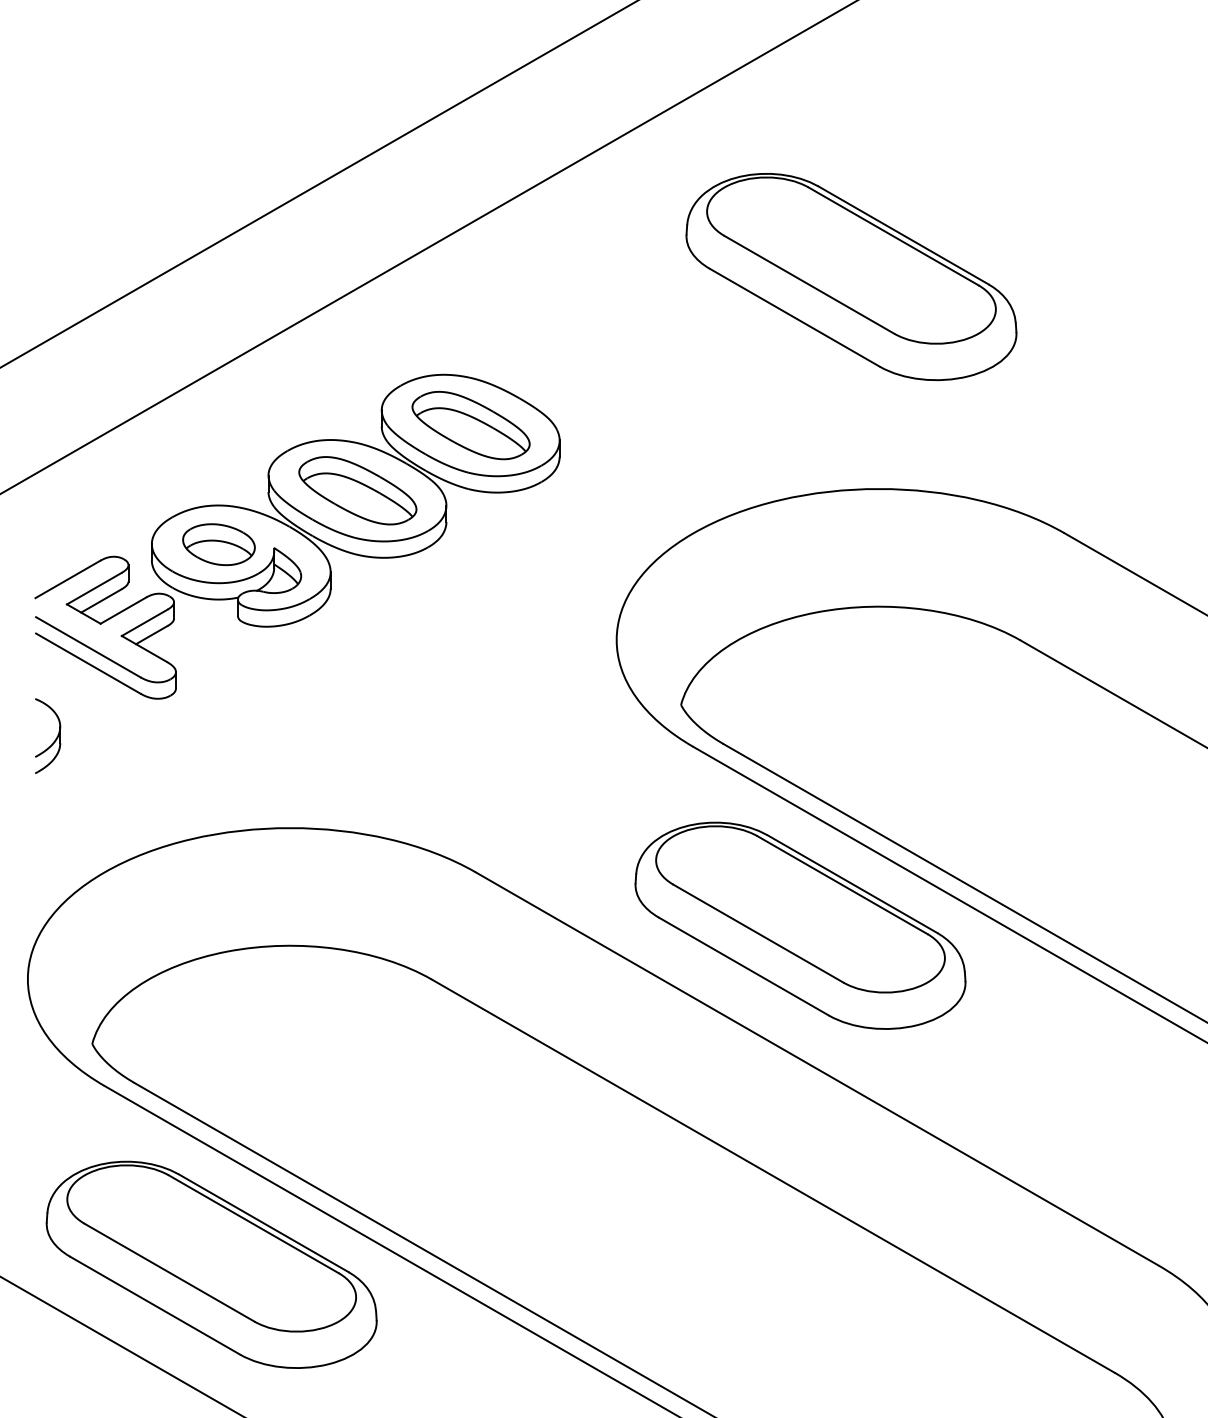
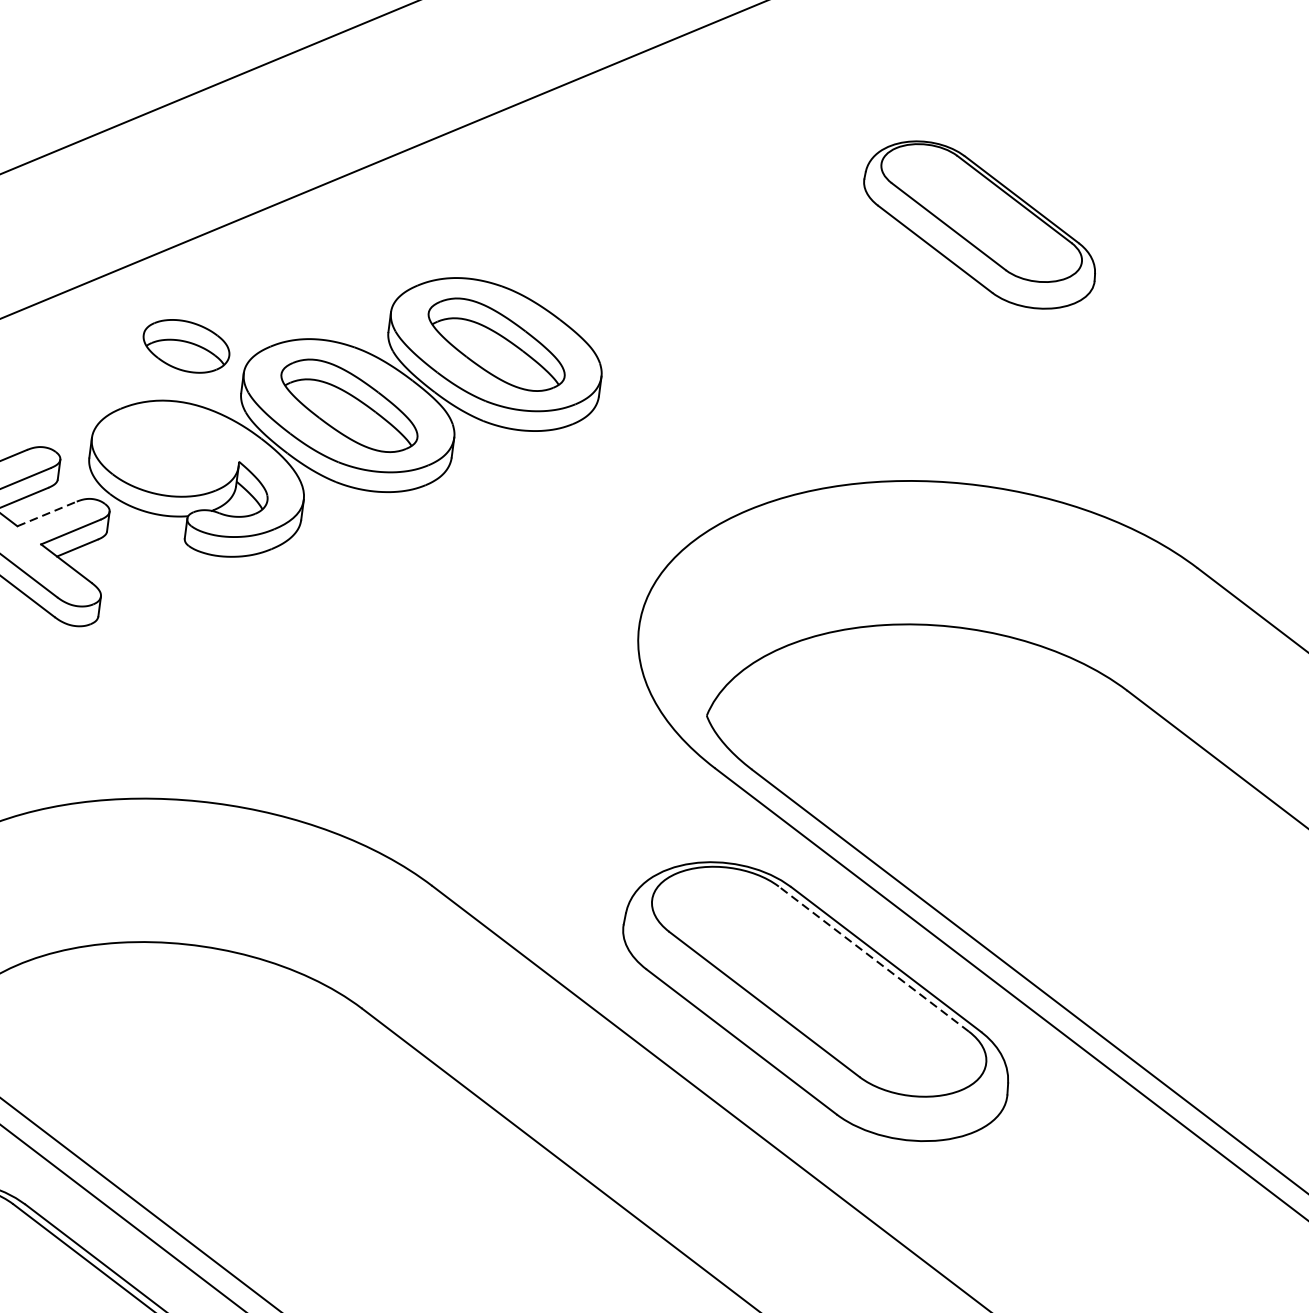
part: (851, 277) -> (980, 225), size x0.6
part: (218, 544) -> (185, 346), moved
line: (123, 610) -> (47, 513), solid -> dashed
line: (842, 885) -> (873, 959), solid -> dashed

